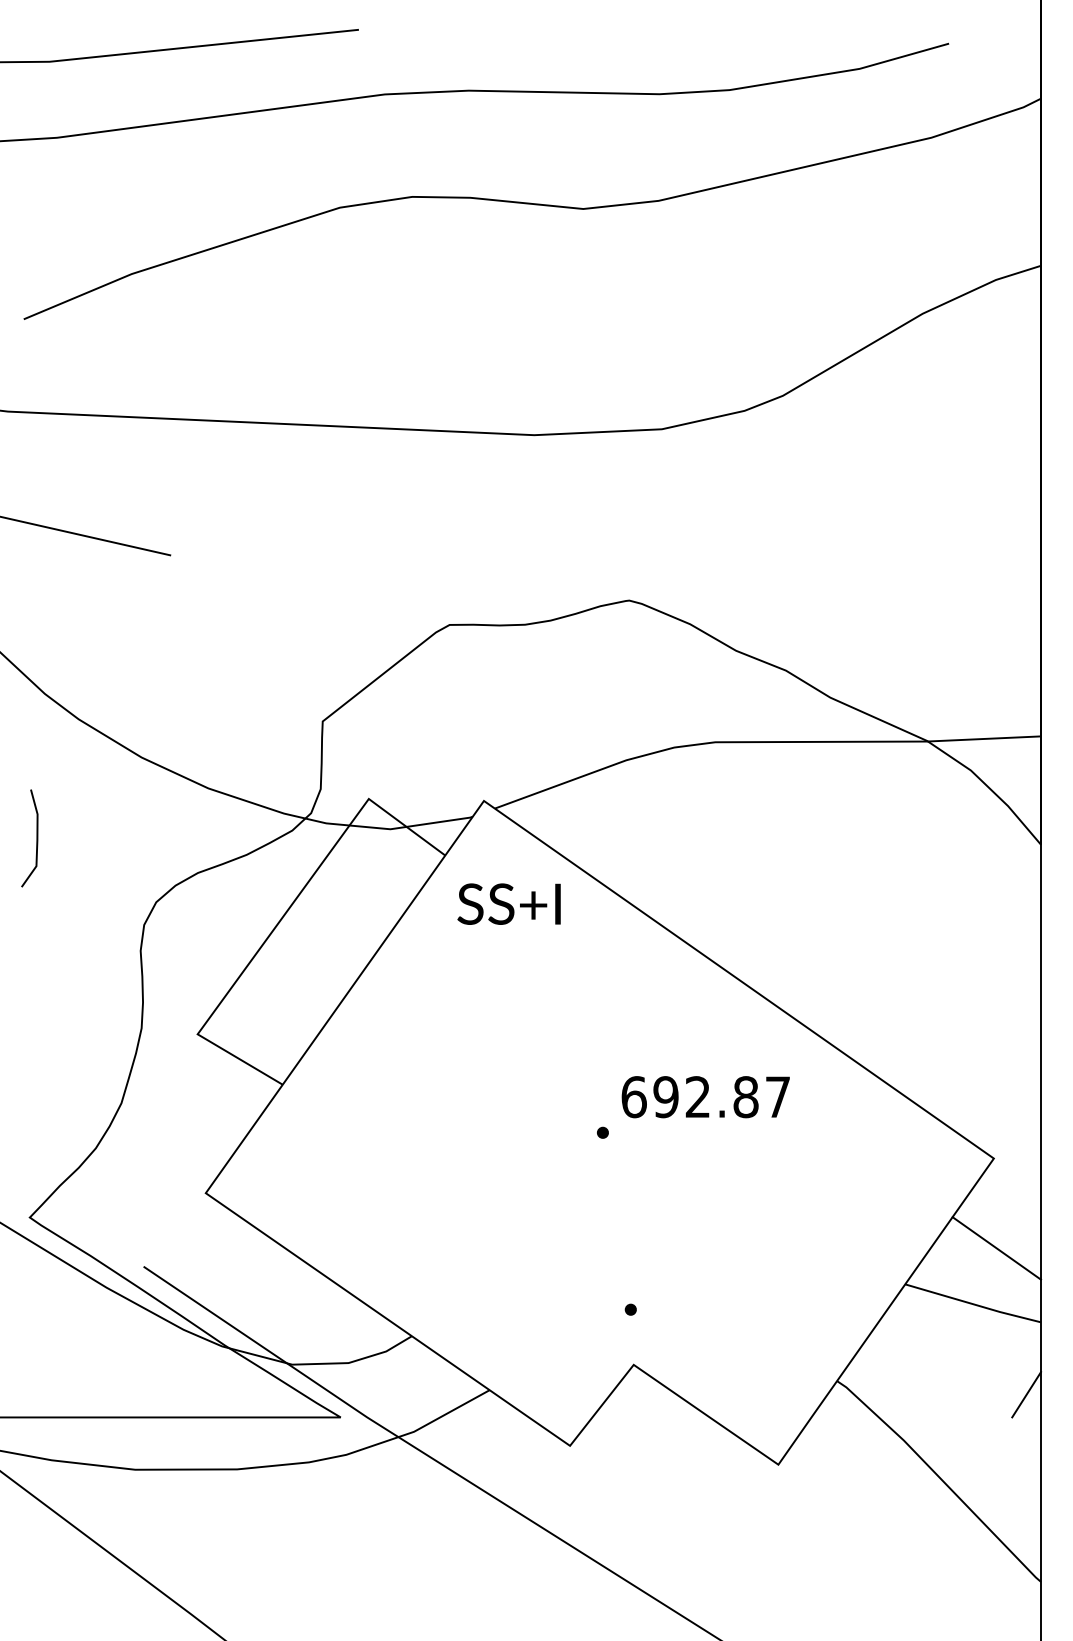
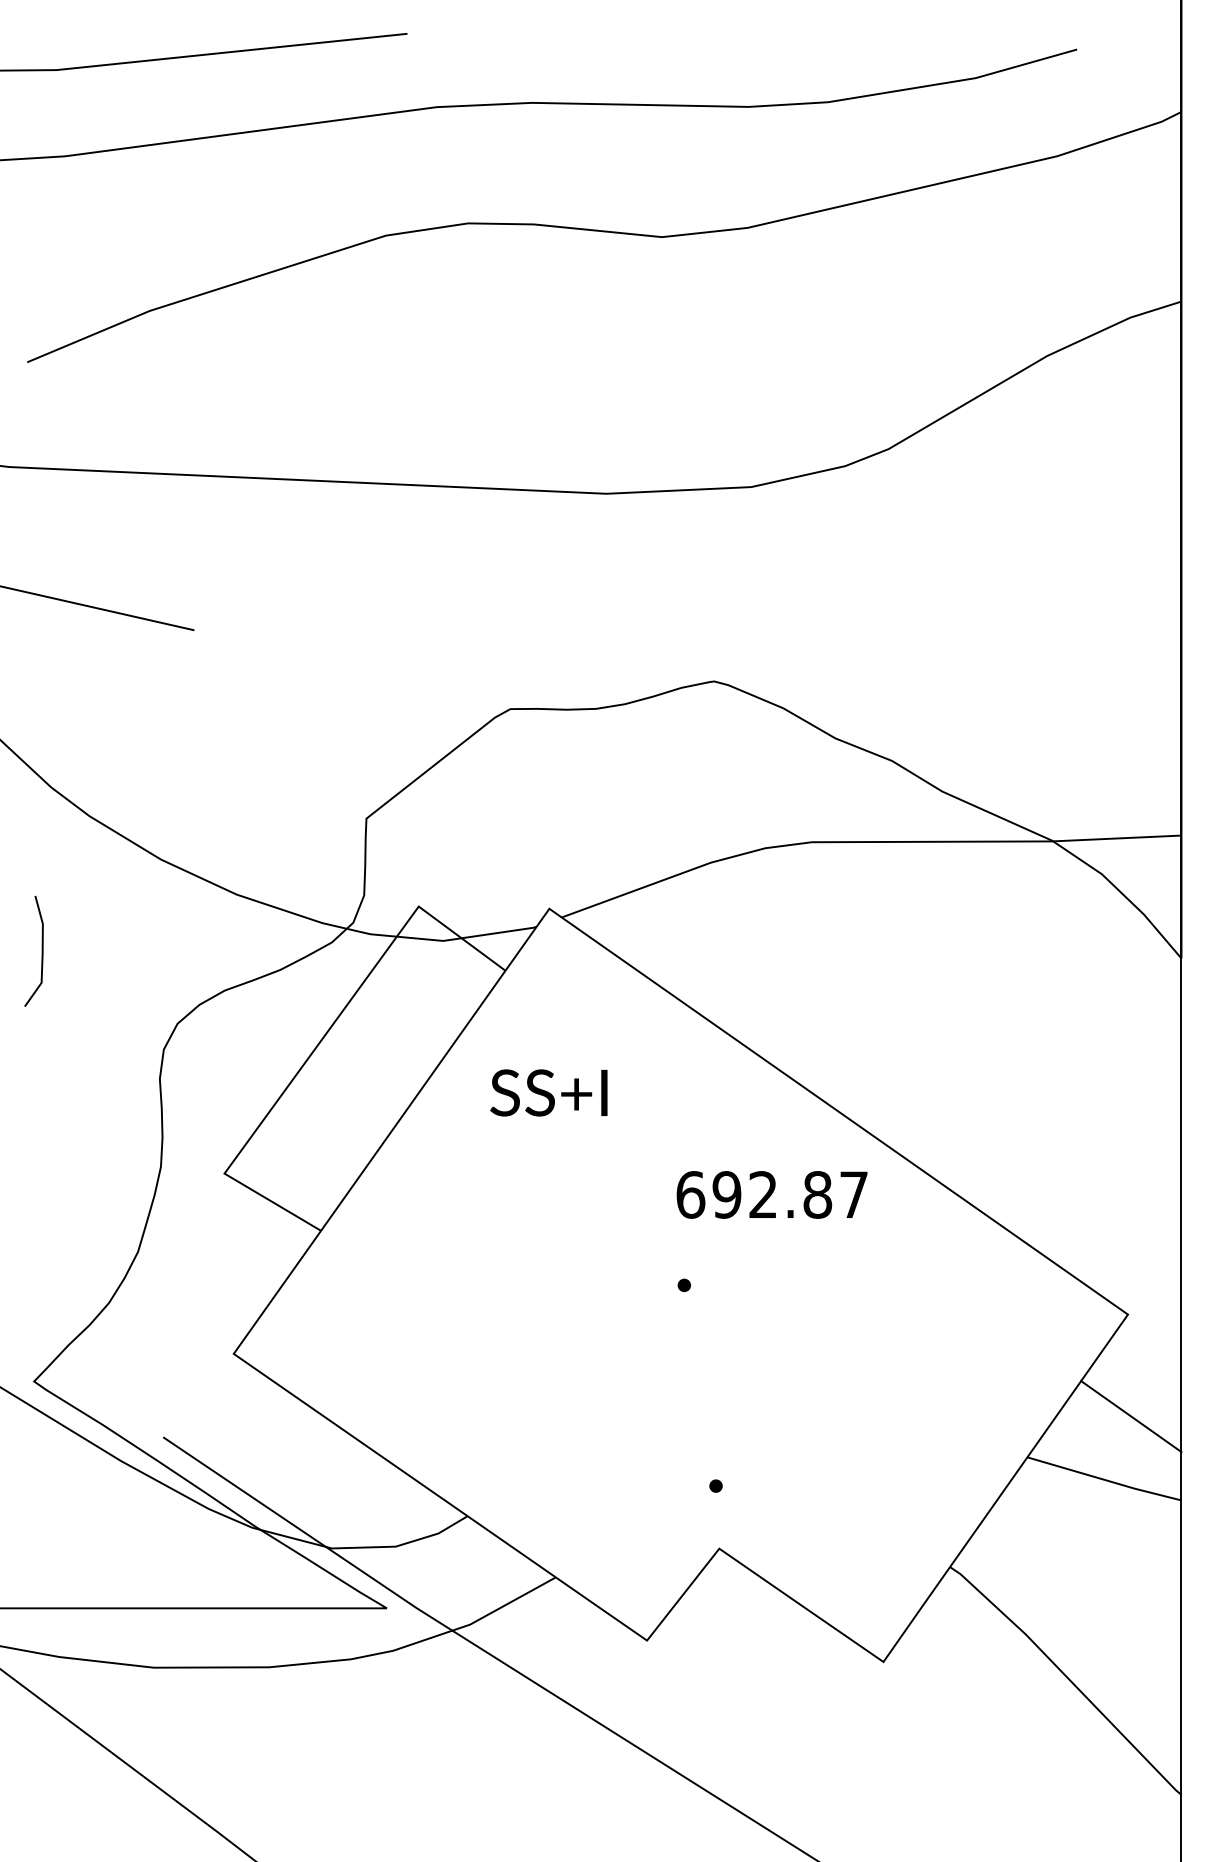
text: (508, 903) -> (548, 1092), moved
text: (705, 1096) -> (771, 1194), moved
line: (1026, 1394) -> (1164, 1582), removed

